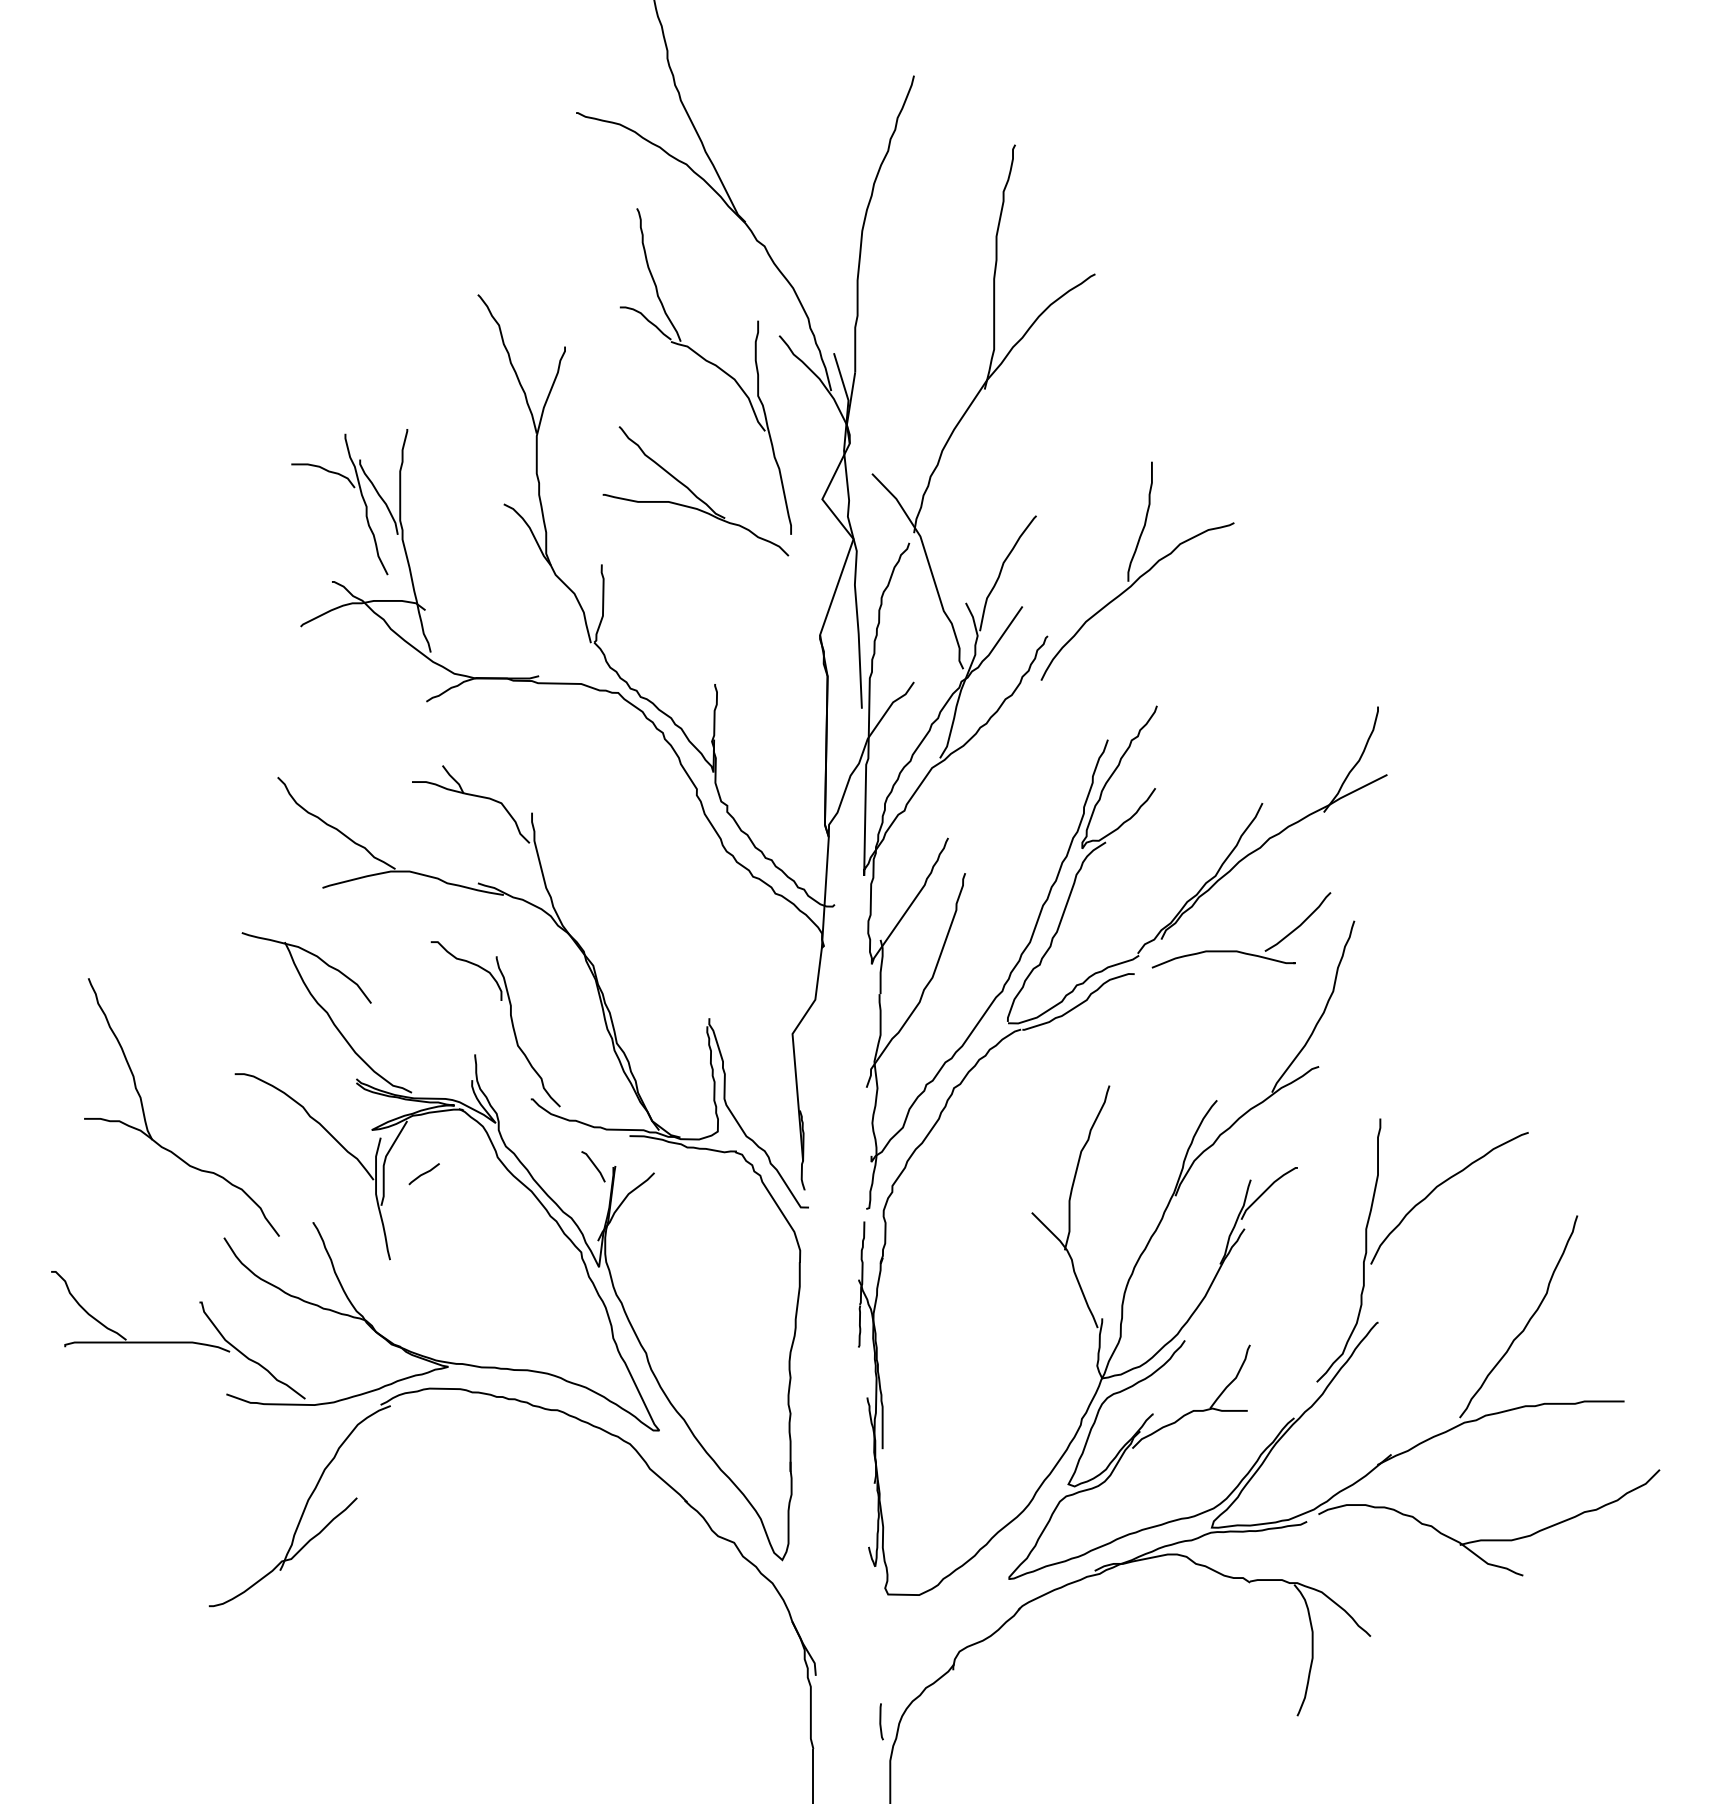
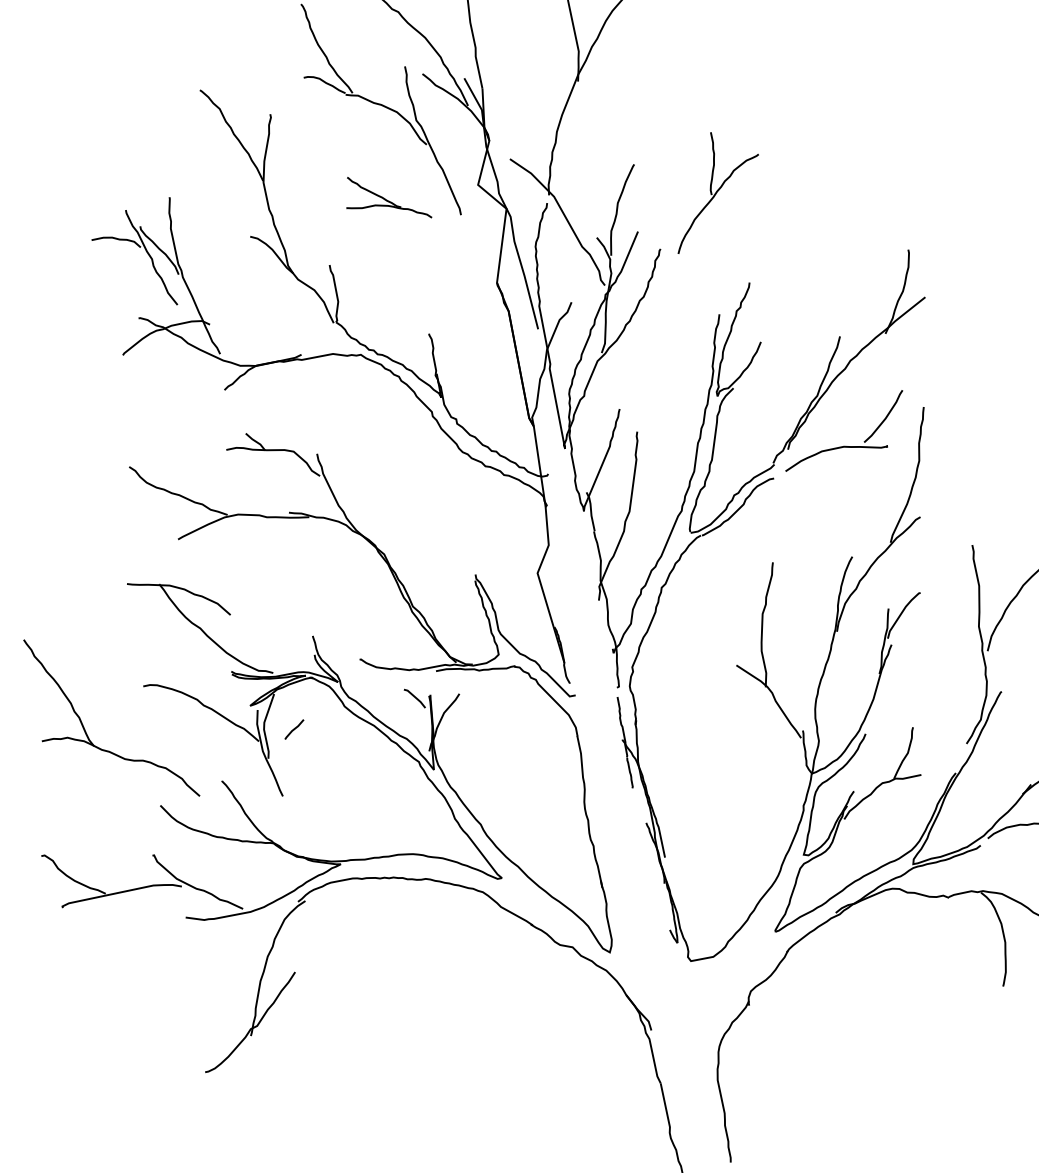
part: (695, 491) -> (385, 198), size x0.6
part: (1137, 570) -> (715, 188), size x0.7
part: (510, 1019) -> (332, 605), removed
line: (881, 1721) -> (705, 1053), removed

